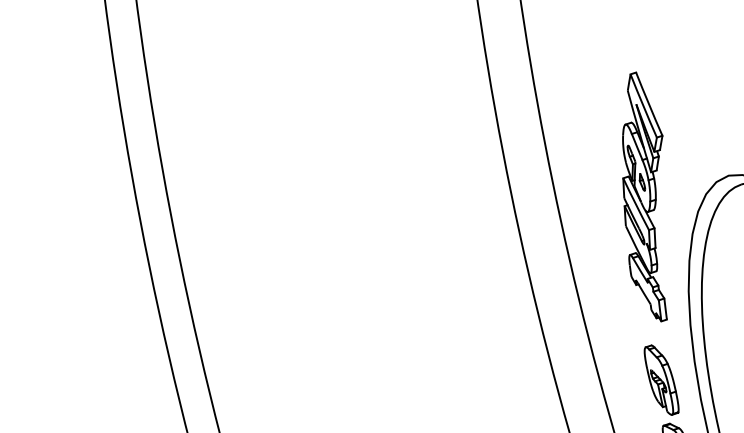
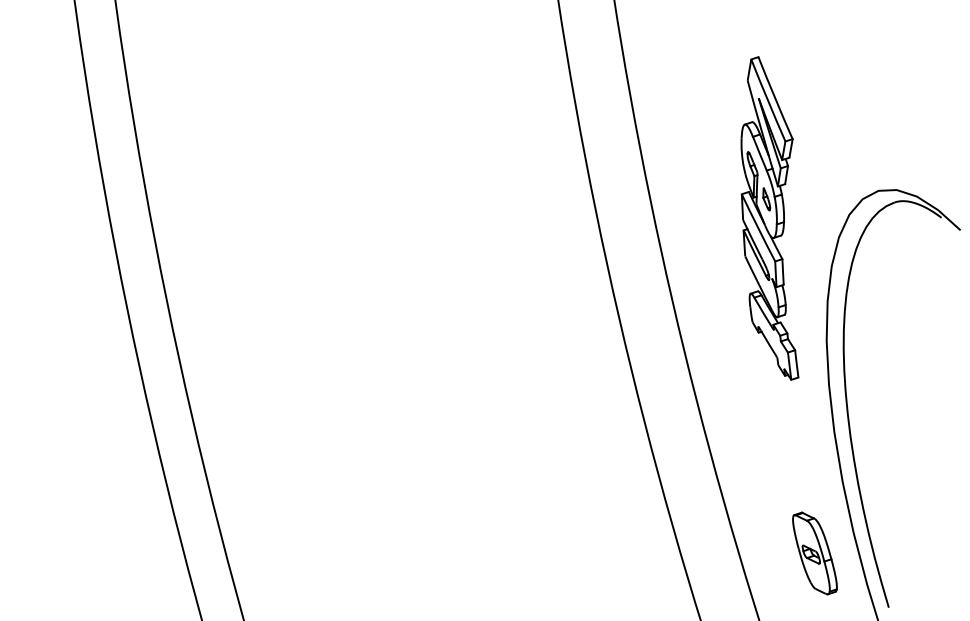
part: (661, 380) -> (791, 456), removed

